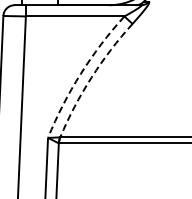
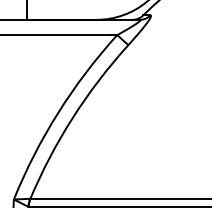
arc: (80, 73) -> (57, 112), dashed -> solid
arc: (91, 77) -> (72, 117), dashed -> solid

